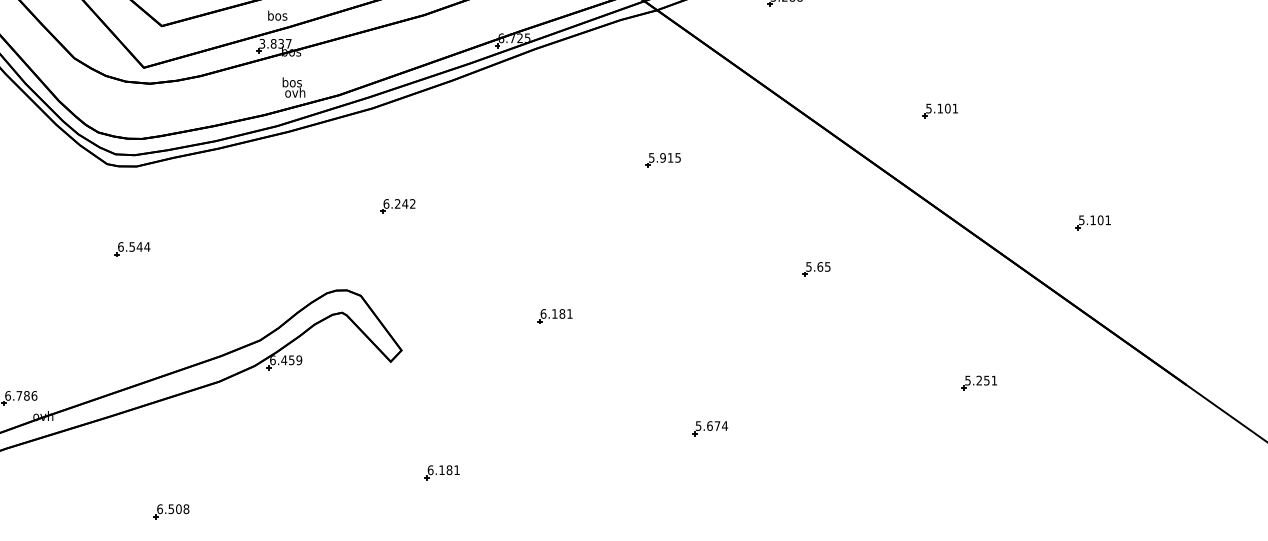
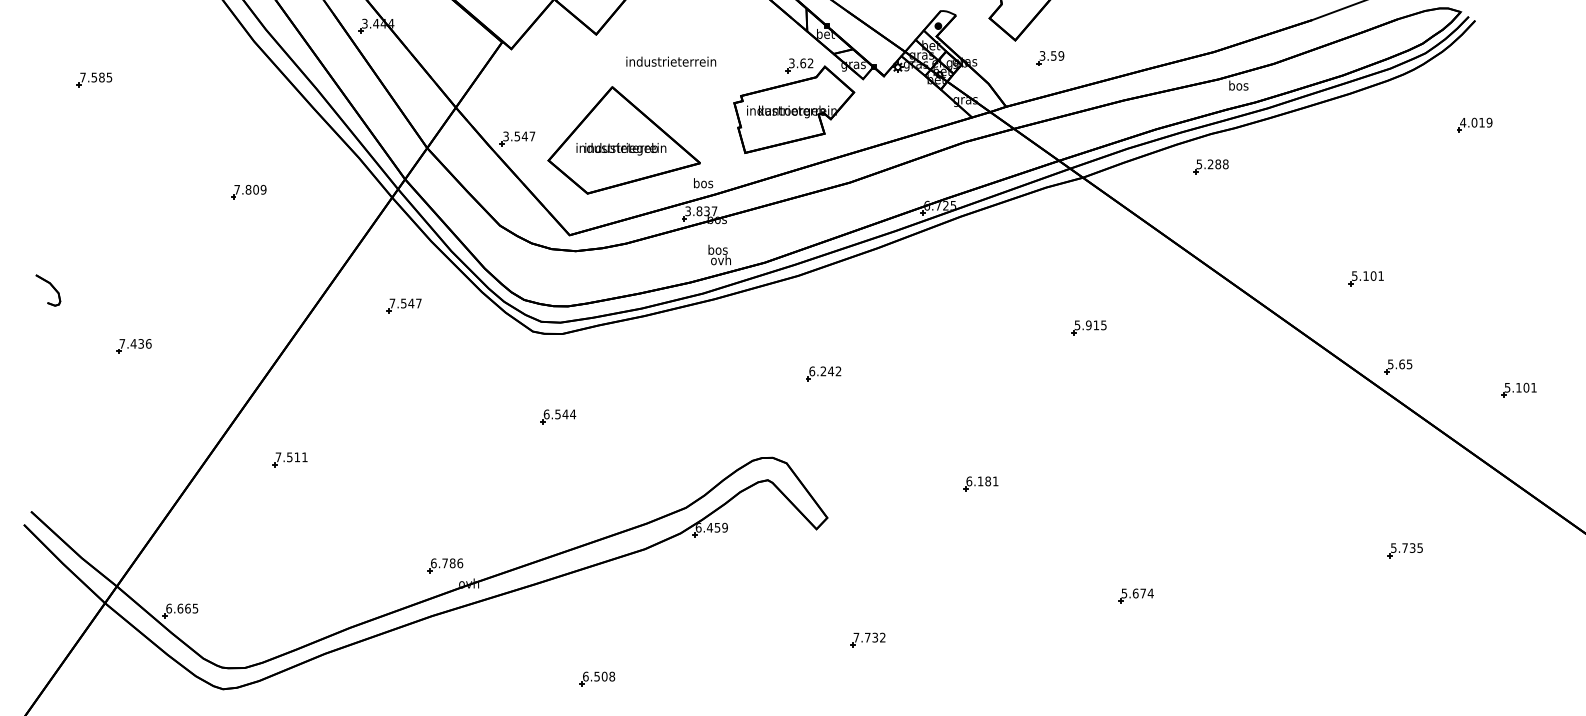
part: (816, 269) -> (1398, 366), moved
text: (986, 380) -> (1412, 547), 5.251 -> 5.735
text: (443, 470) -> (869, 637), 6.181 -> 7.732

